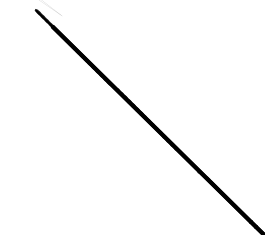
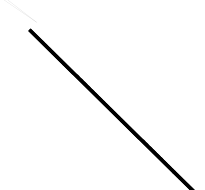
hatch: (52, 25) -> (29, 29), removed

